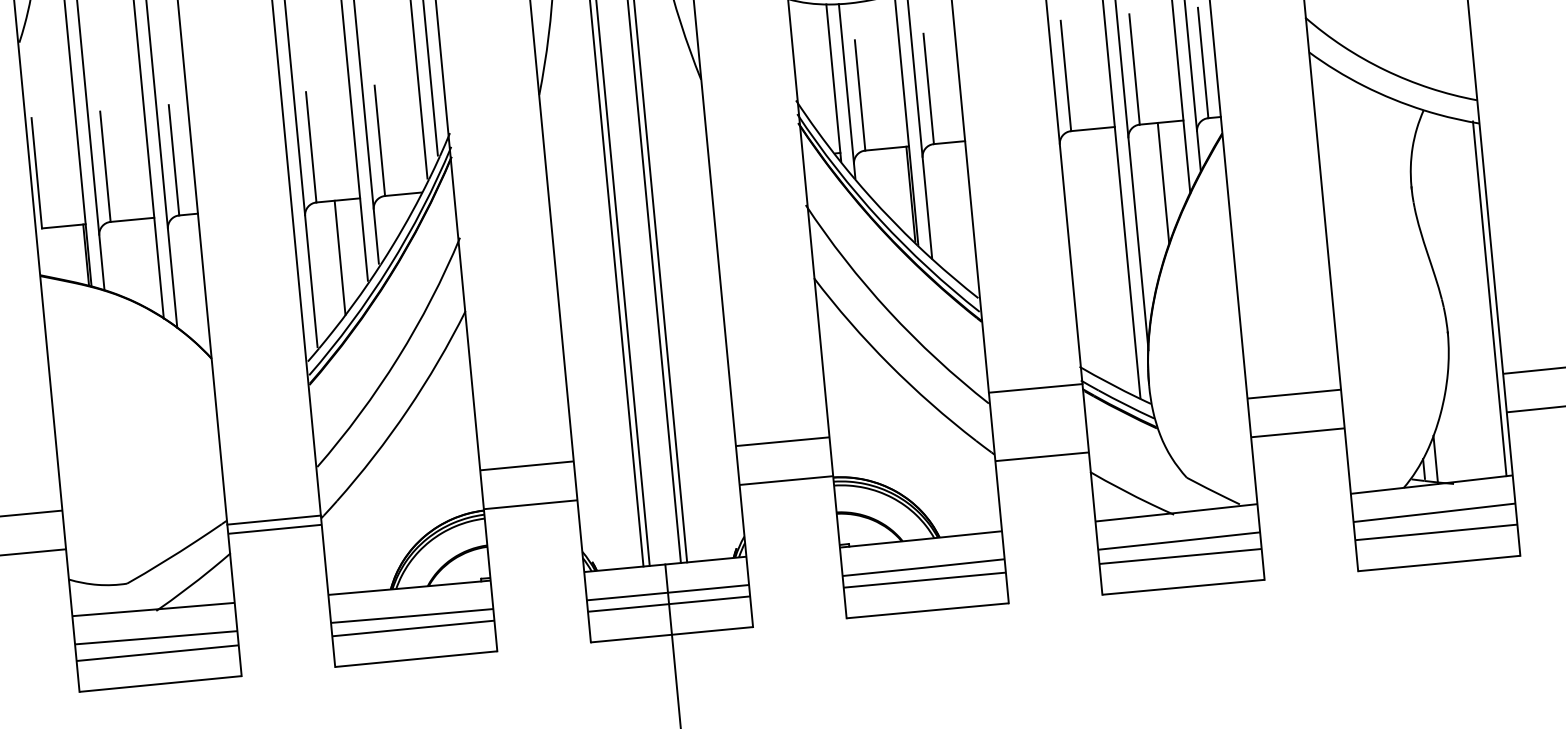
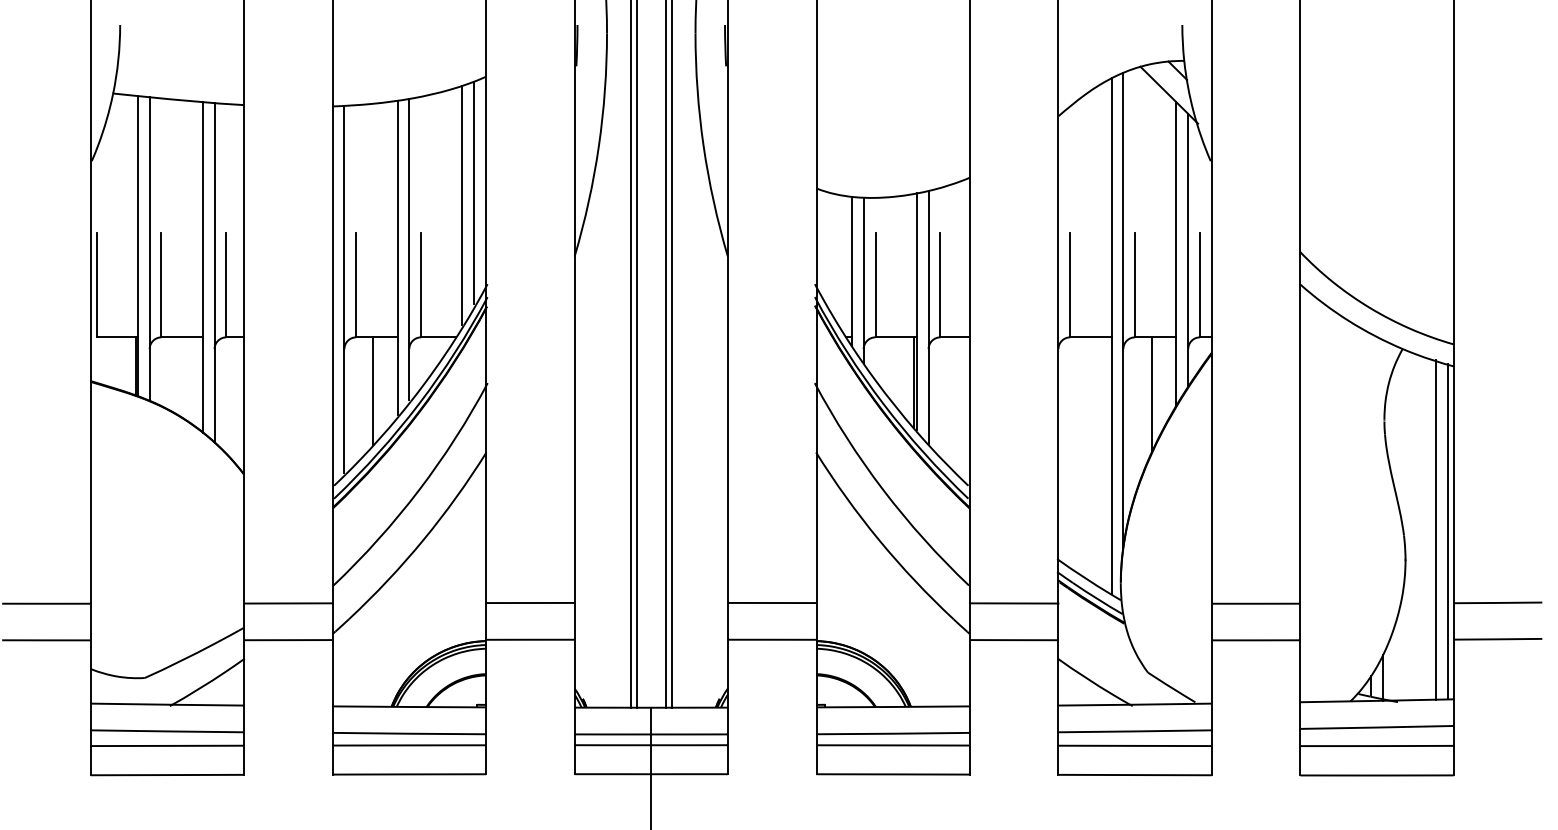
line: (1477, 297) -> (1436, 529), added
line: (1034, 388) -> (1013, 603), moved
line: (274, 520) -> (288, 603), moved

